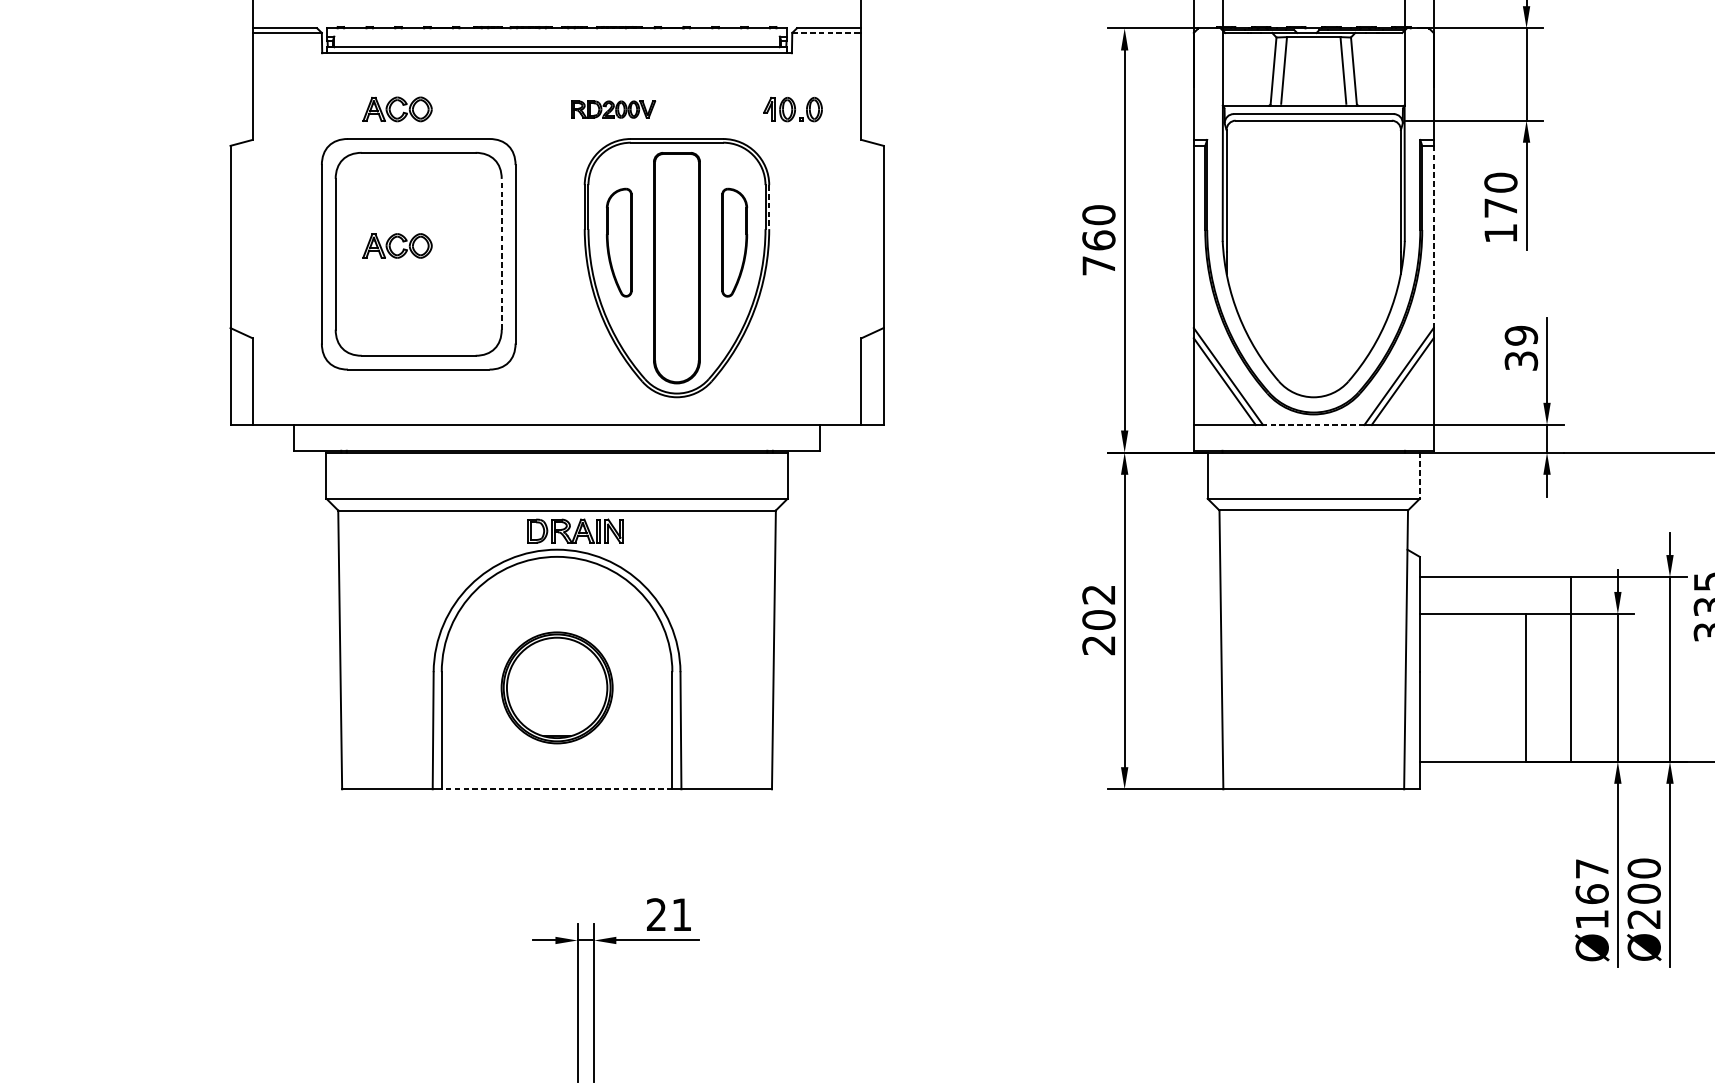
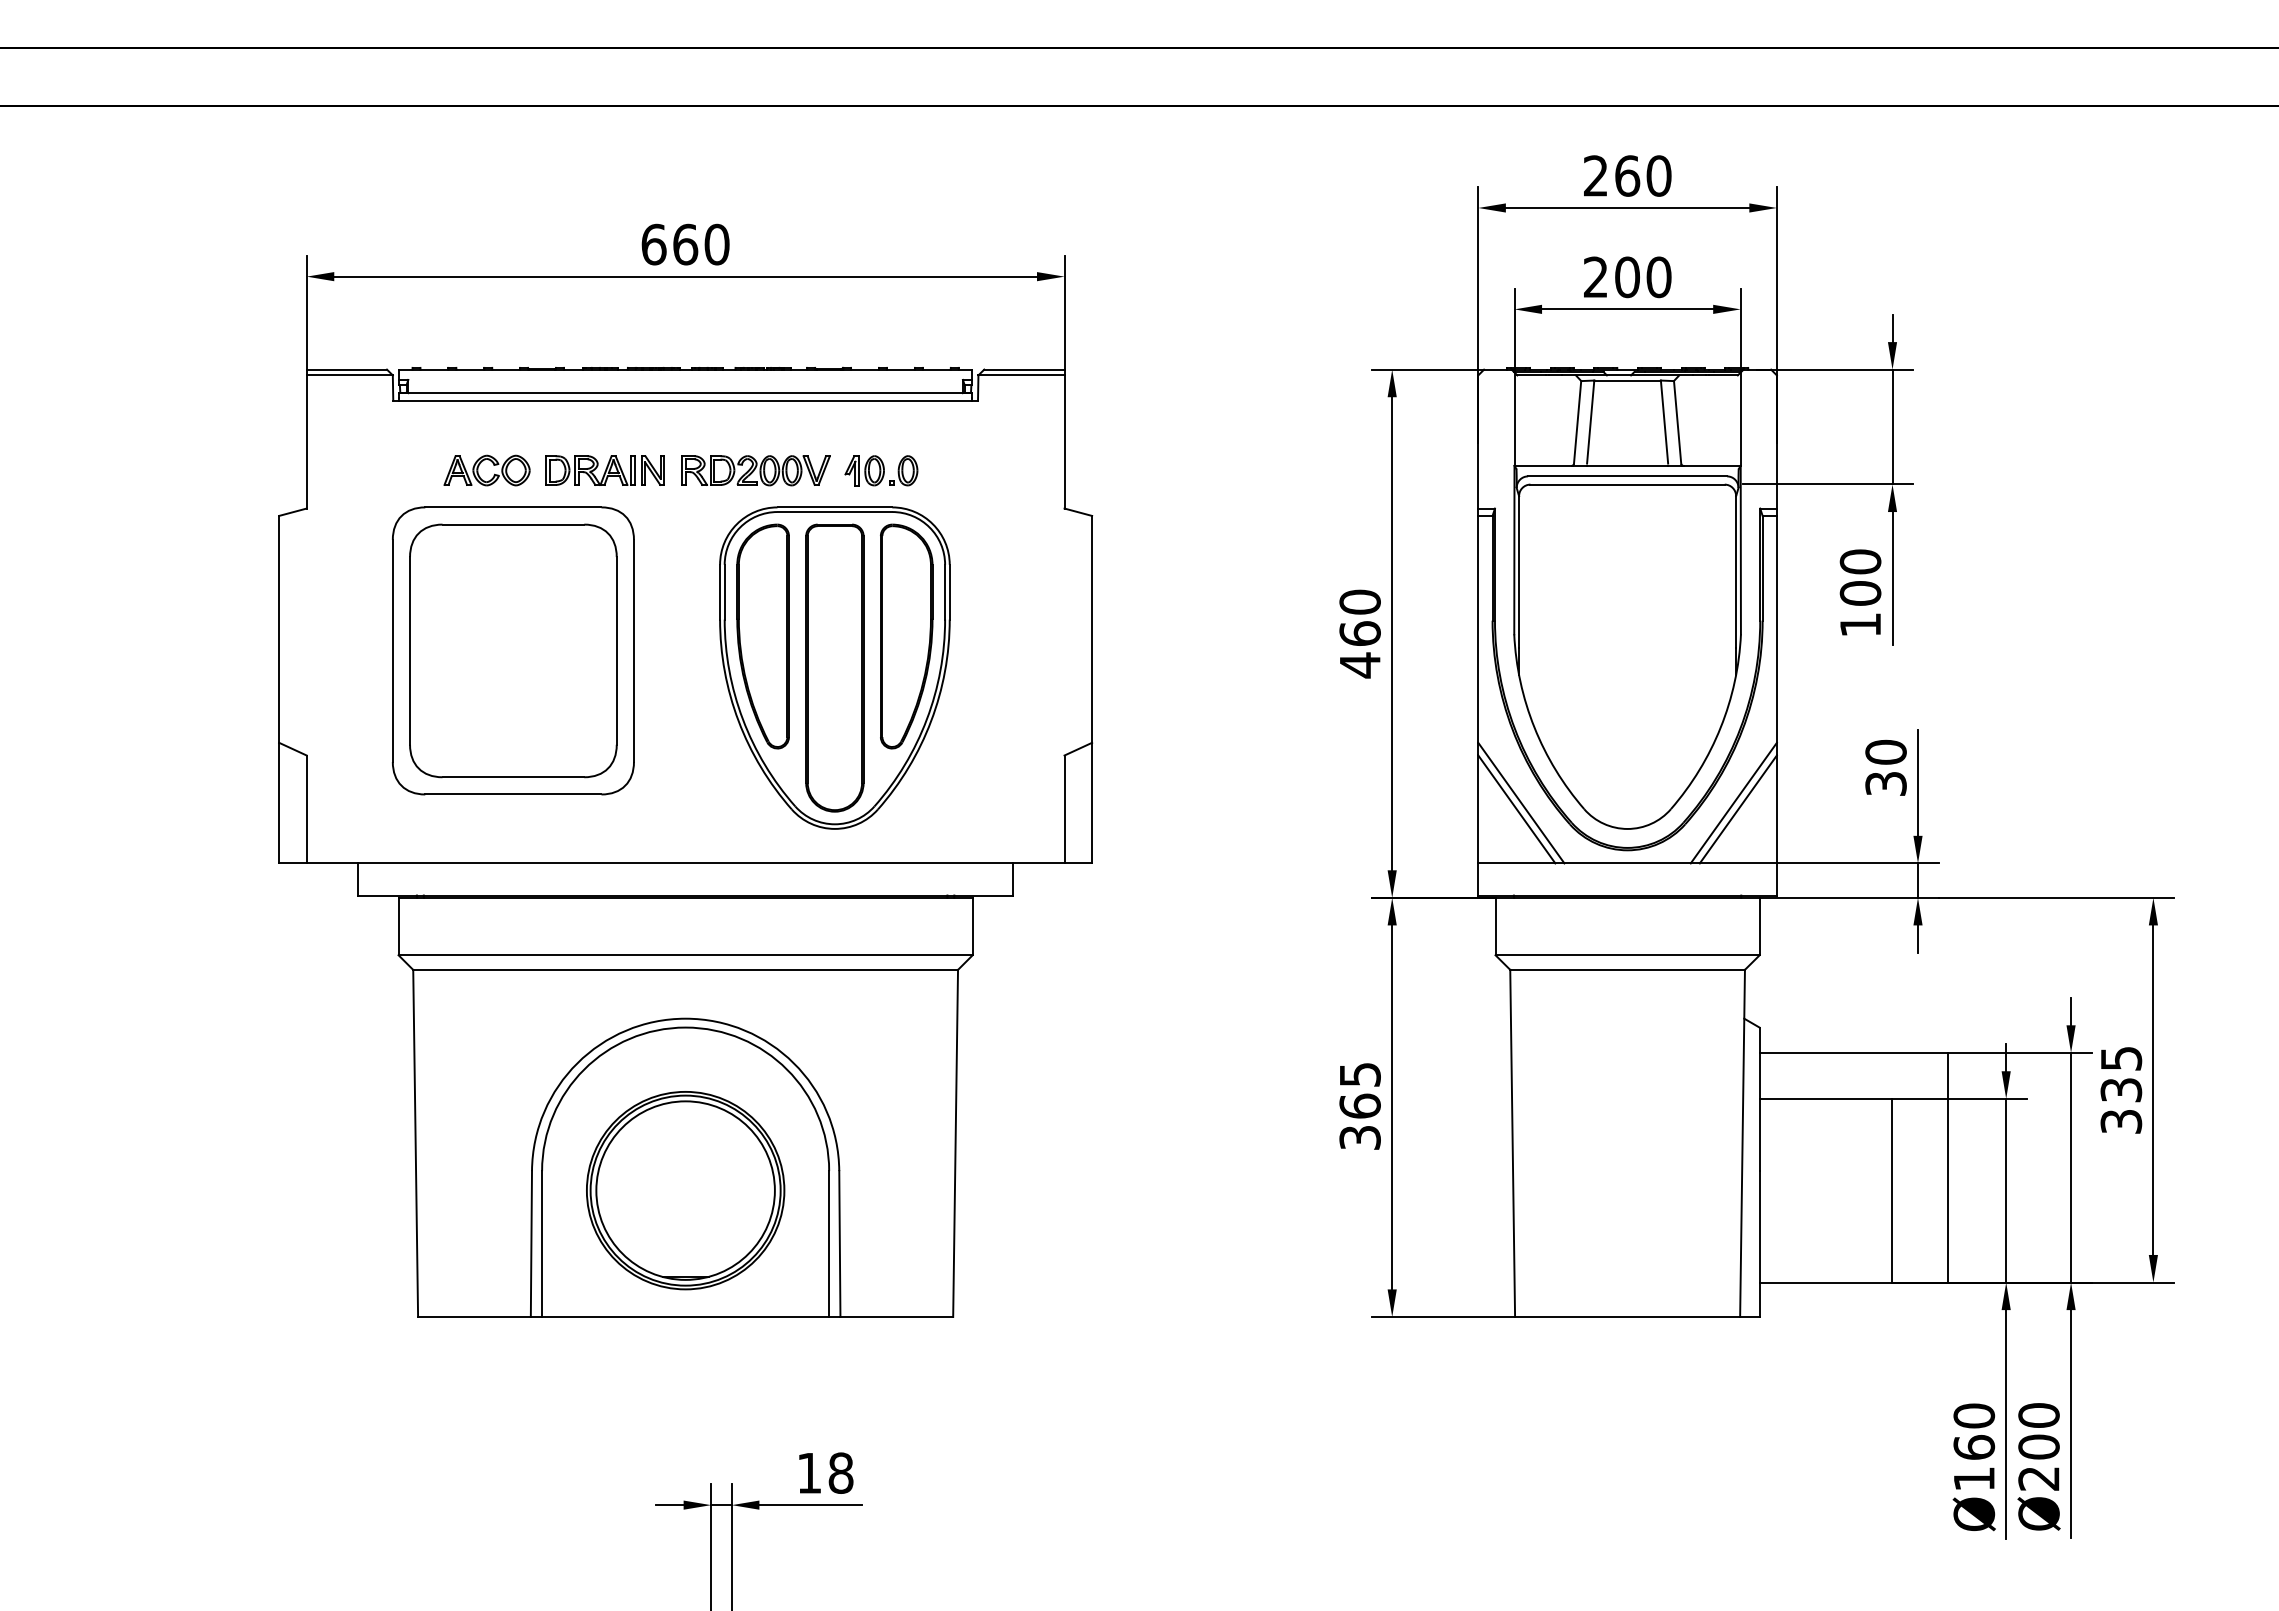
line: (827, 33) -> (1022, 375), dashed -> solid
part: (613, 109) -> (755, 470), size x1.43
part: (793, 109) -> (881, 470), moved
line: (769, 207) -> (949, 592), dashed -> solid
text: (1500, 208) -> (1860, 593), 170 -> 100
line: (1433, 237) -> (1776, 629), dashed -> solid
part: (618, 242) -> (762, 636), size x1.67
part: (734, 242) -> (906, 636), size x1.67
part: (390, 245) -> (478, 640), removed
line: (501, 253) -> (616, 650), dashed -> solid
text: (1099, 266) -> (1360, 665), 760 -> 460
text: (1520, 335) -> (1885, 751), 39 -> 30
line: (1313, 425) -> (1627, 863), dashed -> solid
line: (1419, 475) -> (1759, 926), dashed -> solid
part: (575, 531) -> (604, 470), moved
text: (1098, 620) -> (1359, 1106), 202 -> 365
part: (556, 687) -> (685, 1190), size x1.43
line: (556, 788) -> (685, 1316), dashed -> solid
text: (1592, 868) -> (1974, 1415), Ø167 -> Ø160
text: (669, 914) -> (825, 1472), 21 -> 18

